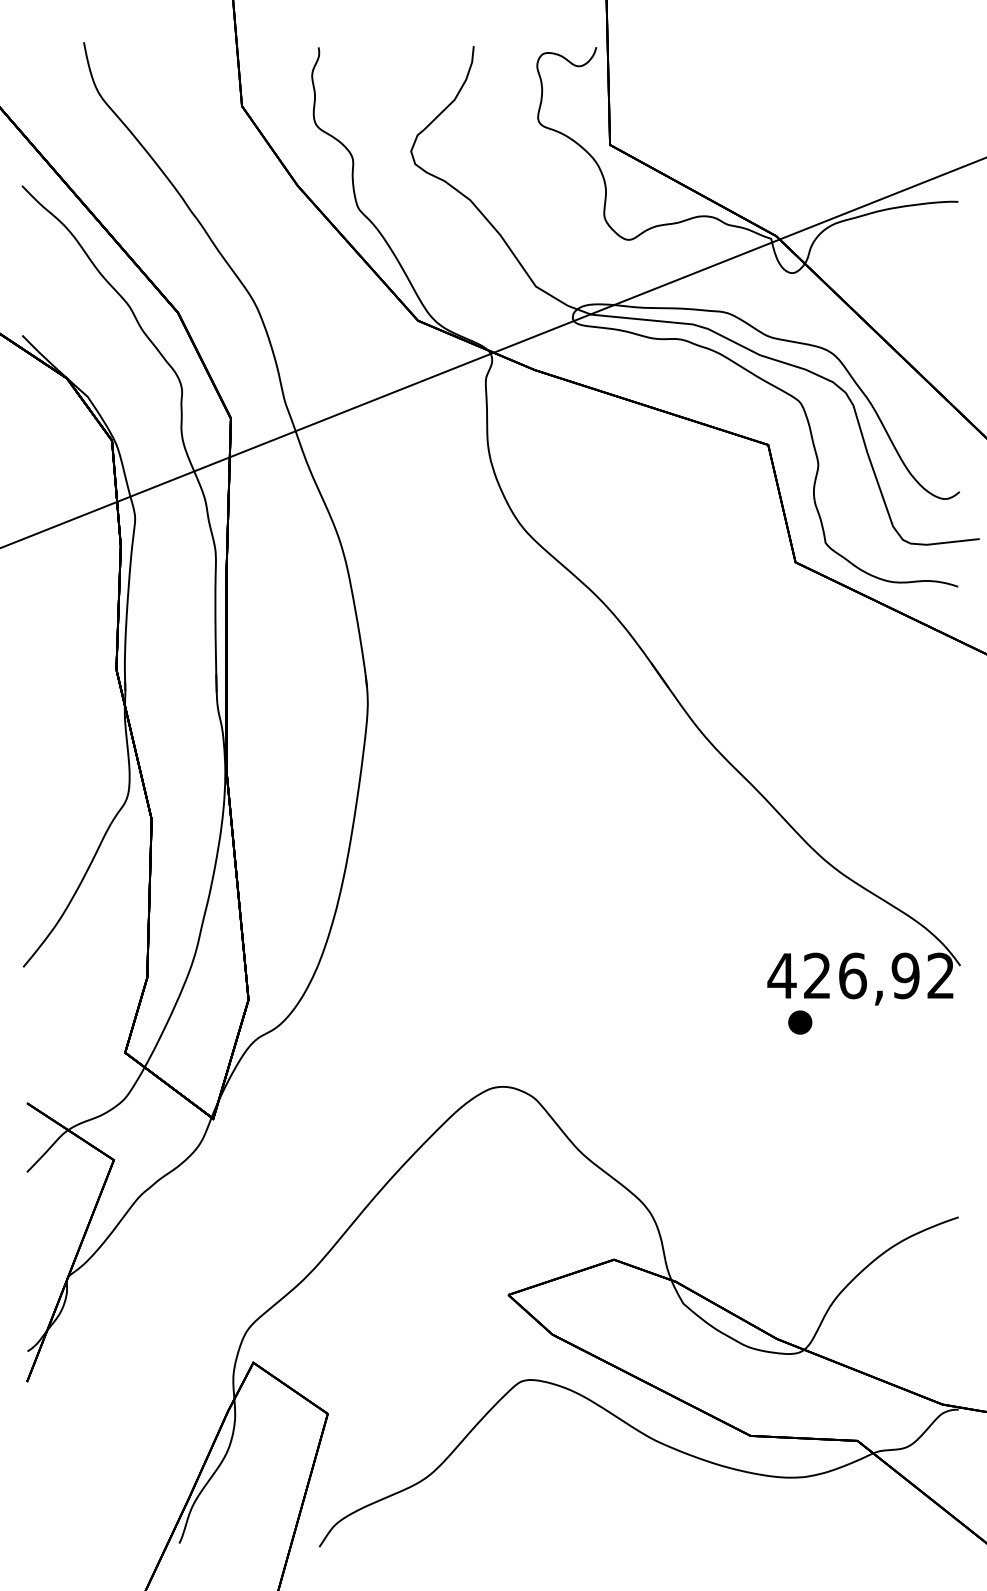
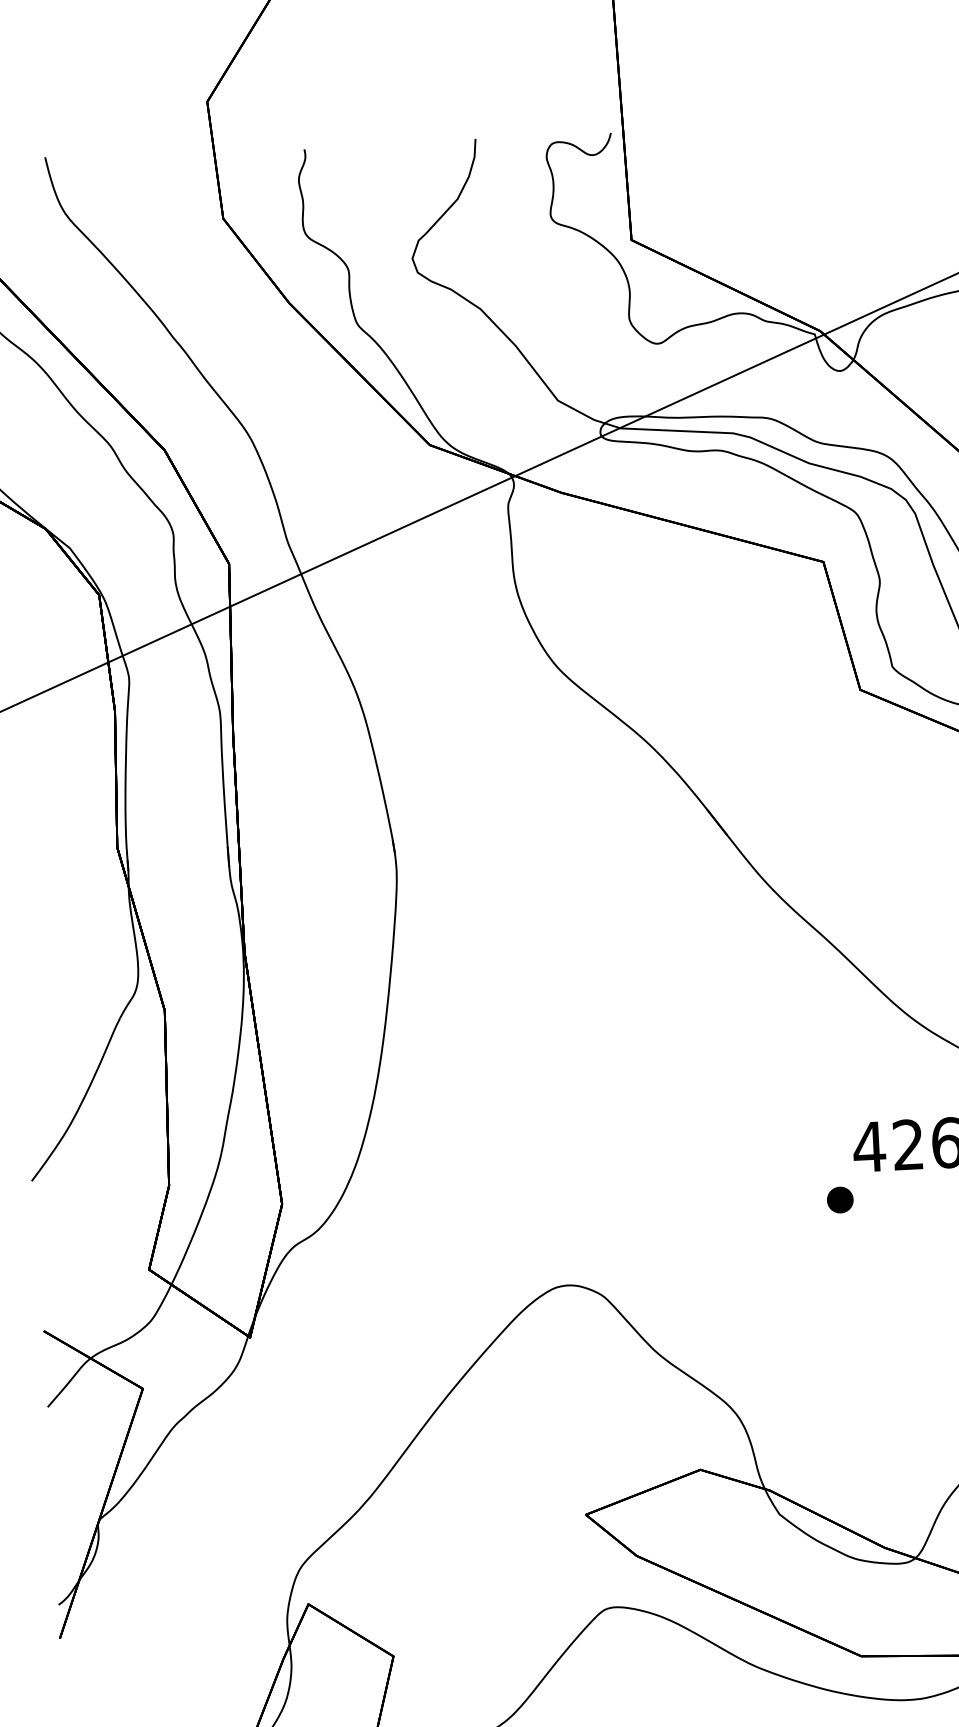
part: (800, 1022) -> (840, 1199), moved

